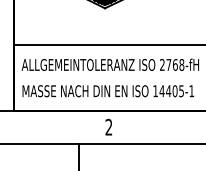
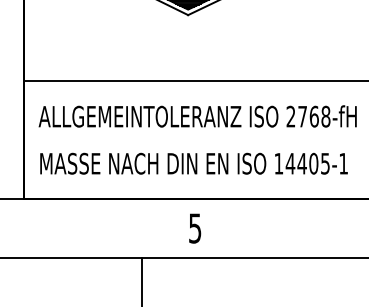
text: (108, 126) -> (194, 227), 2 -> 5

